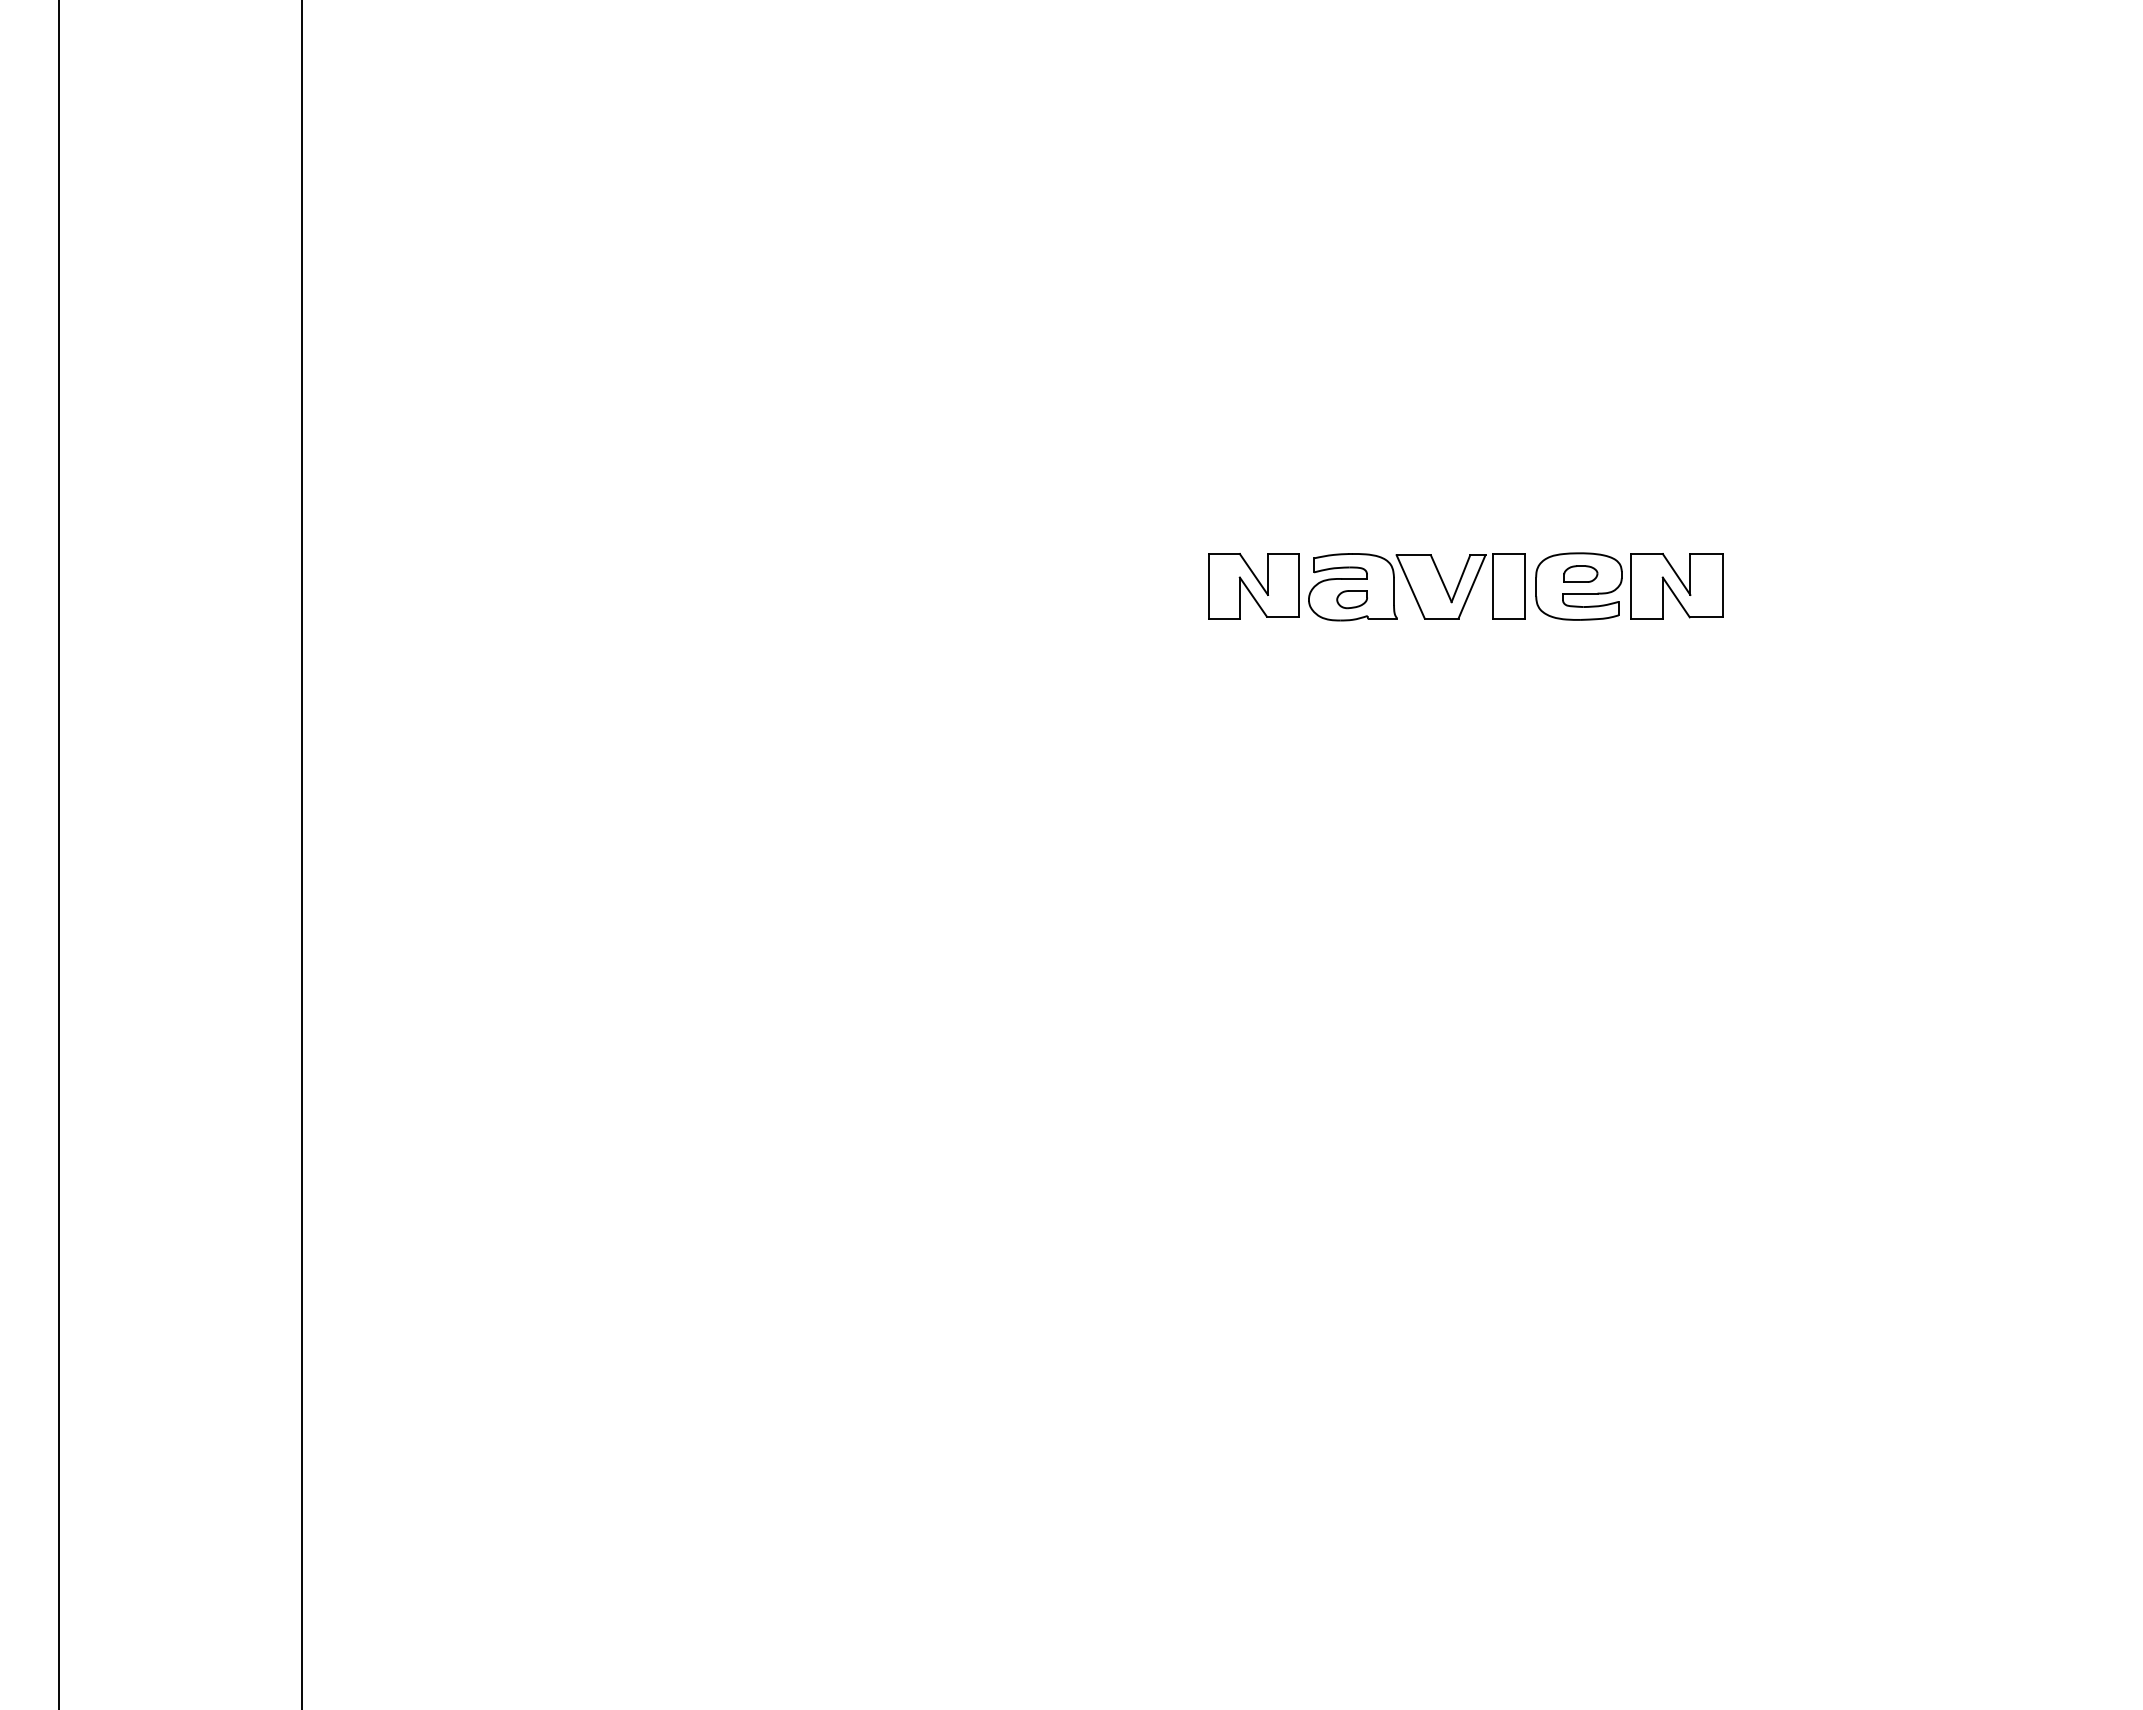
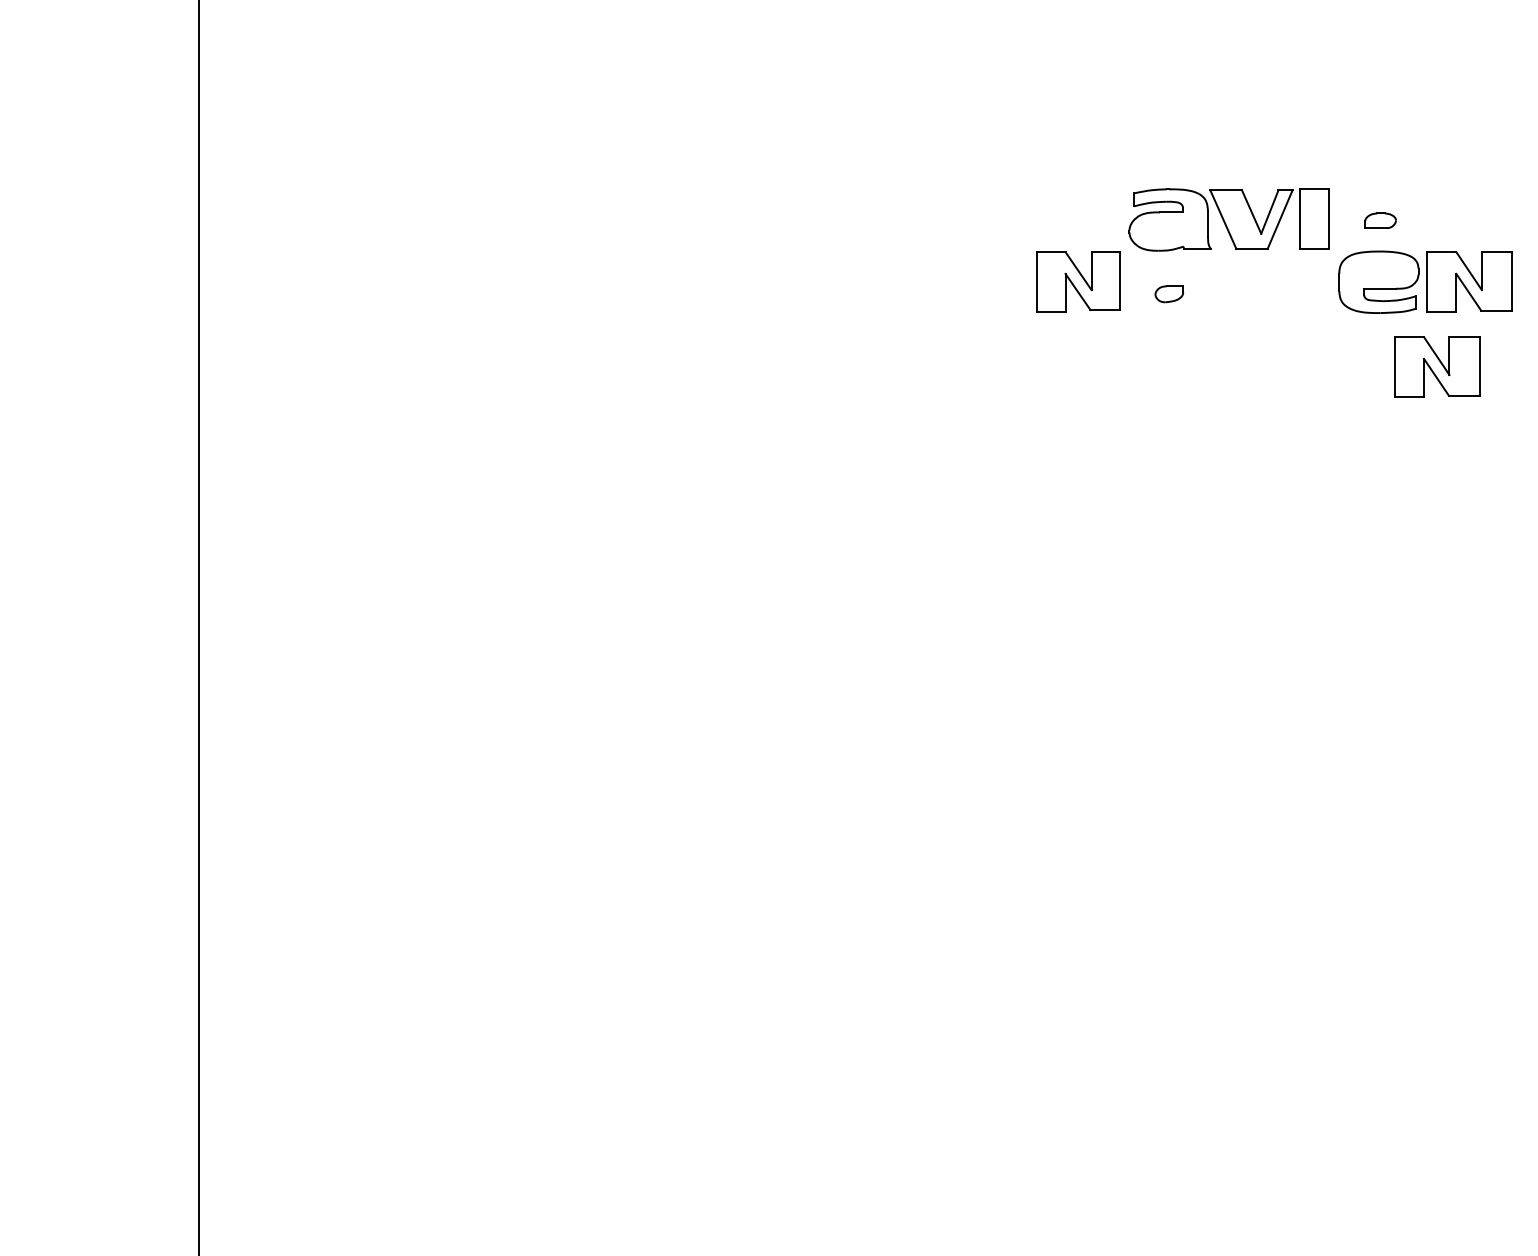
part: (1580, 573) -> (1380, 220), moved
part: (1416, 587) -> (1228, 220), moved
part: (1641, 678) -> (1436, 367), added

